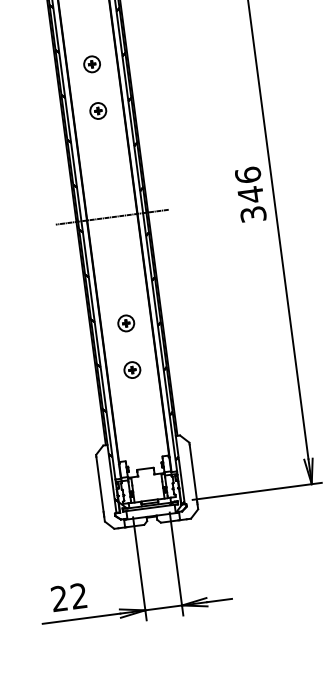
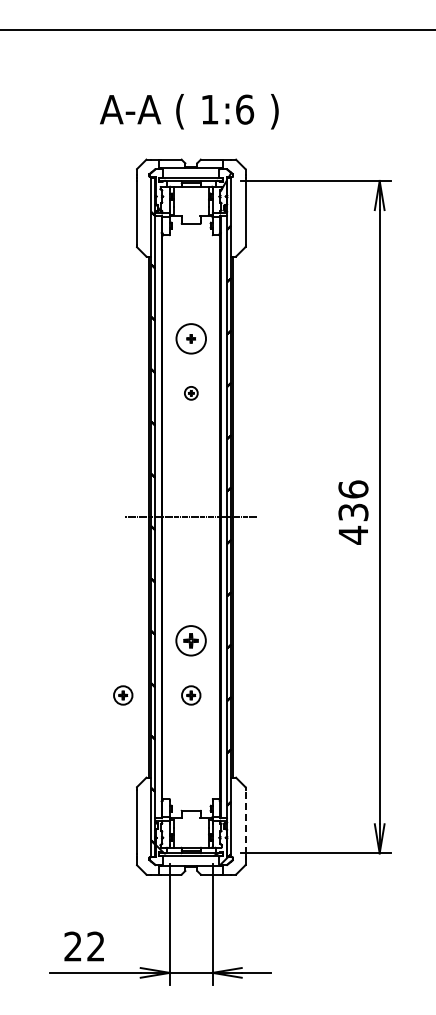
circle: (92, 64) -> (191, 338), size x1.6
part: (98, 111) -> (191, 393), size x0.7
text: (252, 204) -> (353, 523), 346 -> 436
part: (126, 323) -> (191, 641), size x1.6
part: (74, 377) -> (123, 695), added
line: (193, 472) -> (245, 821), solid -> dashed

